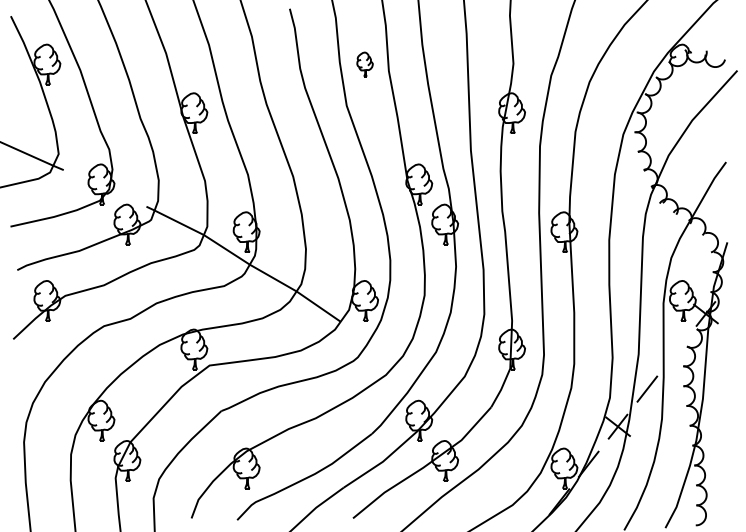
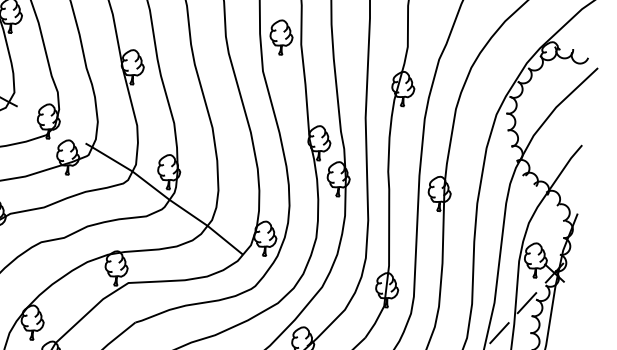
part: (364, 64) -> (280, 37), size x1.67
line: (676, 351) -> (526, 303), added

